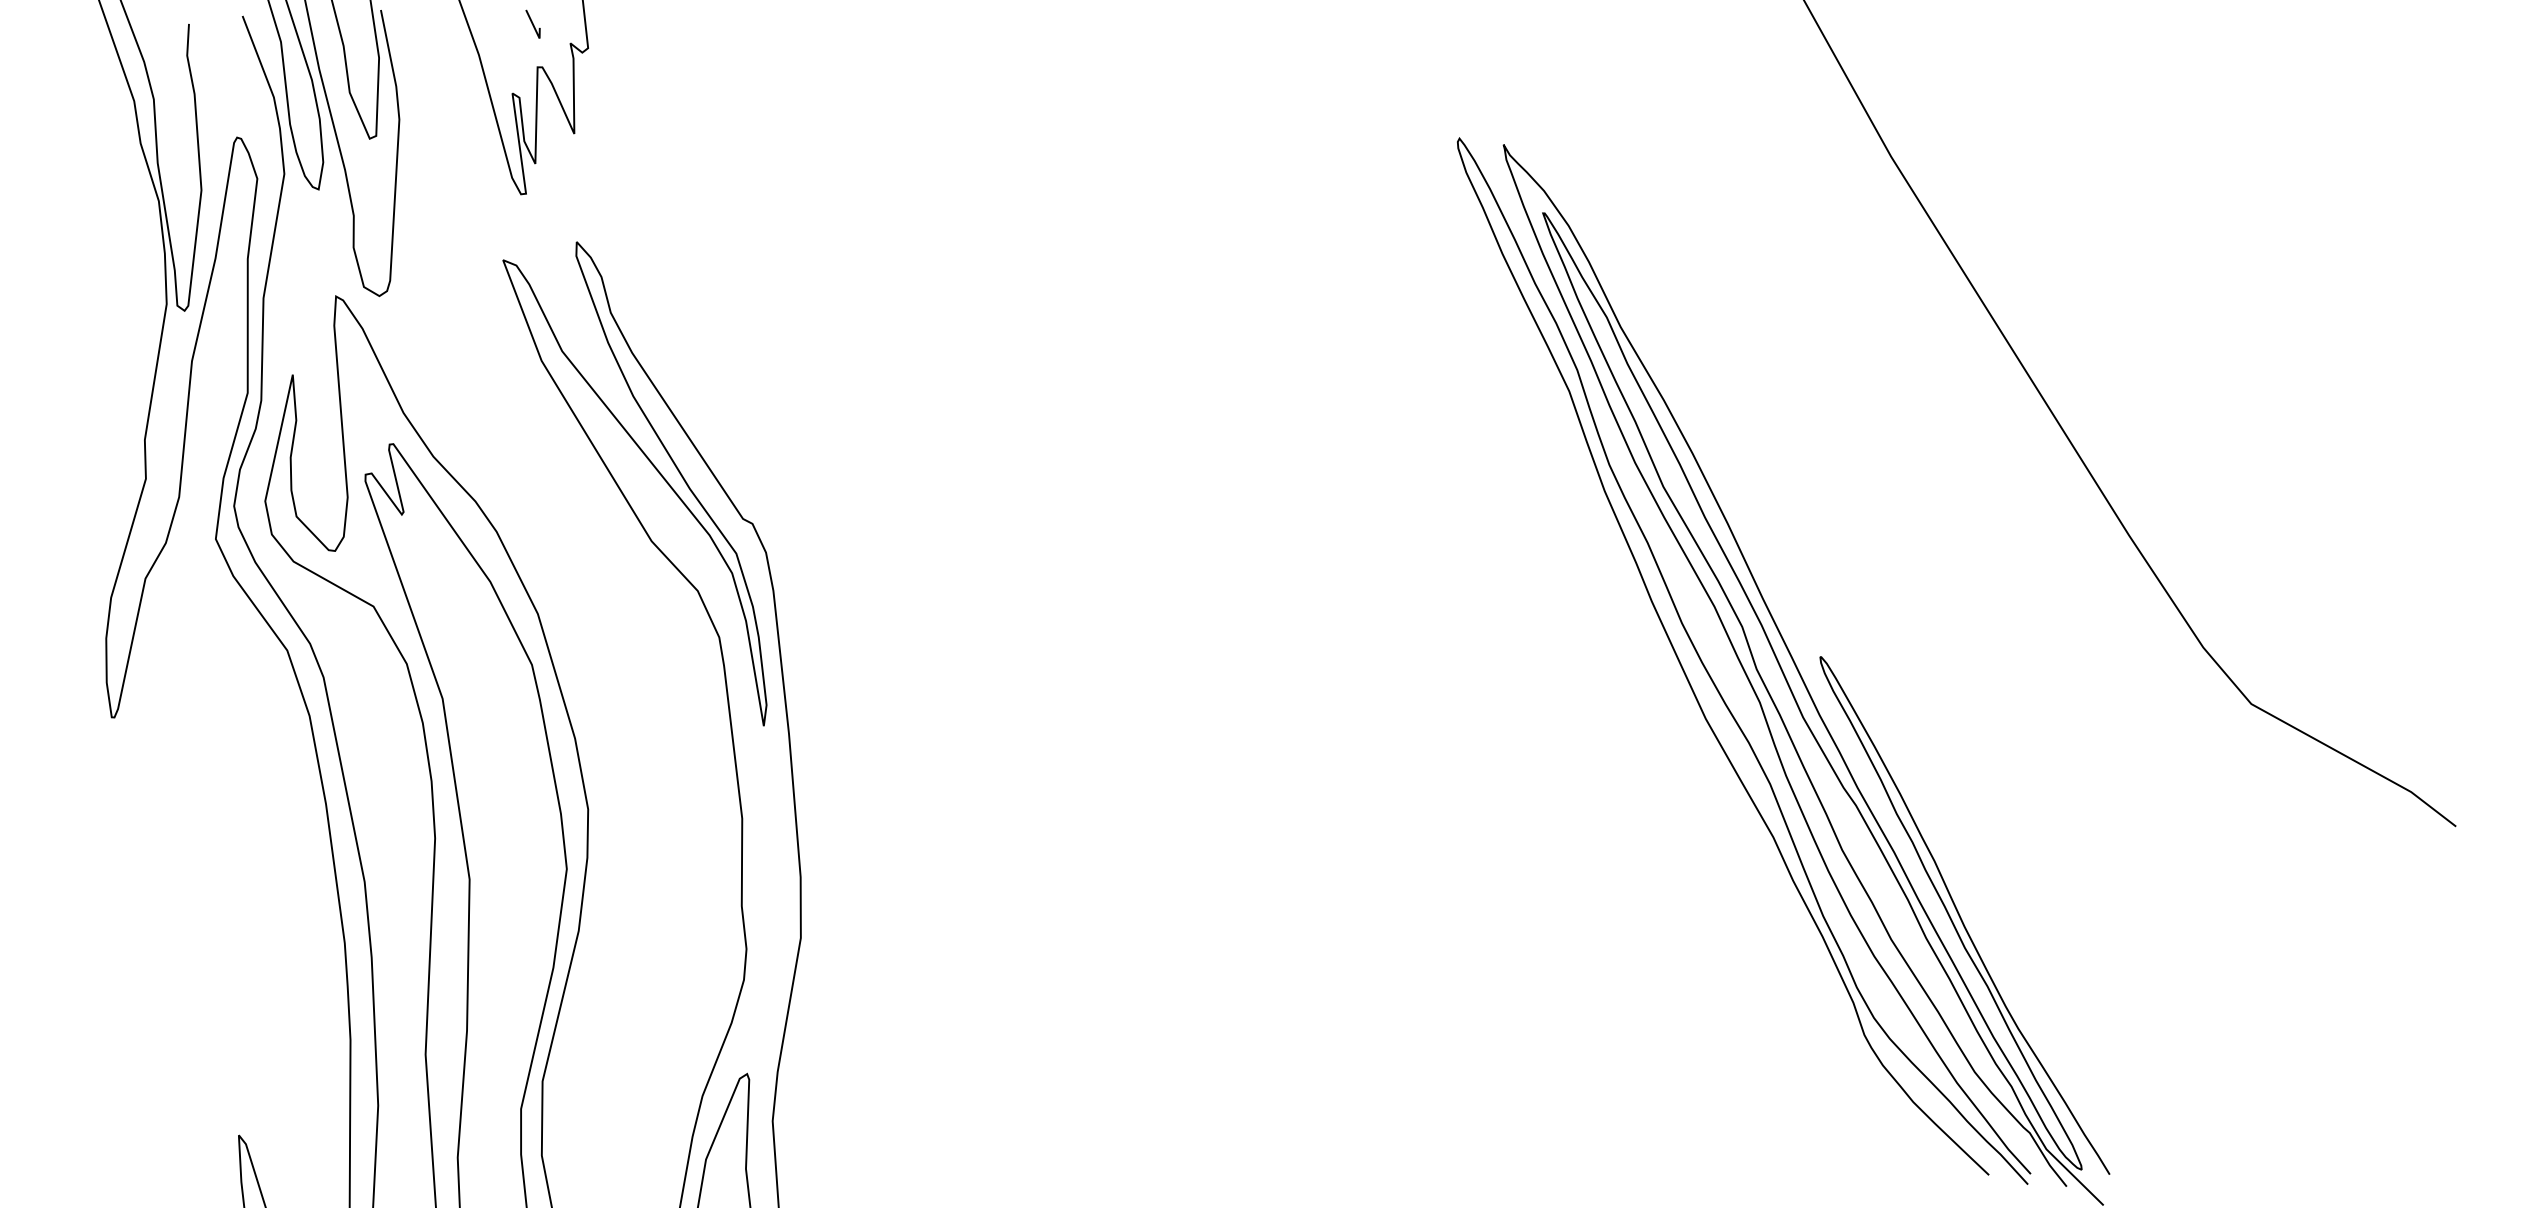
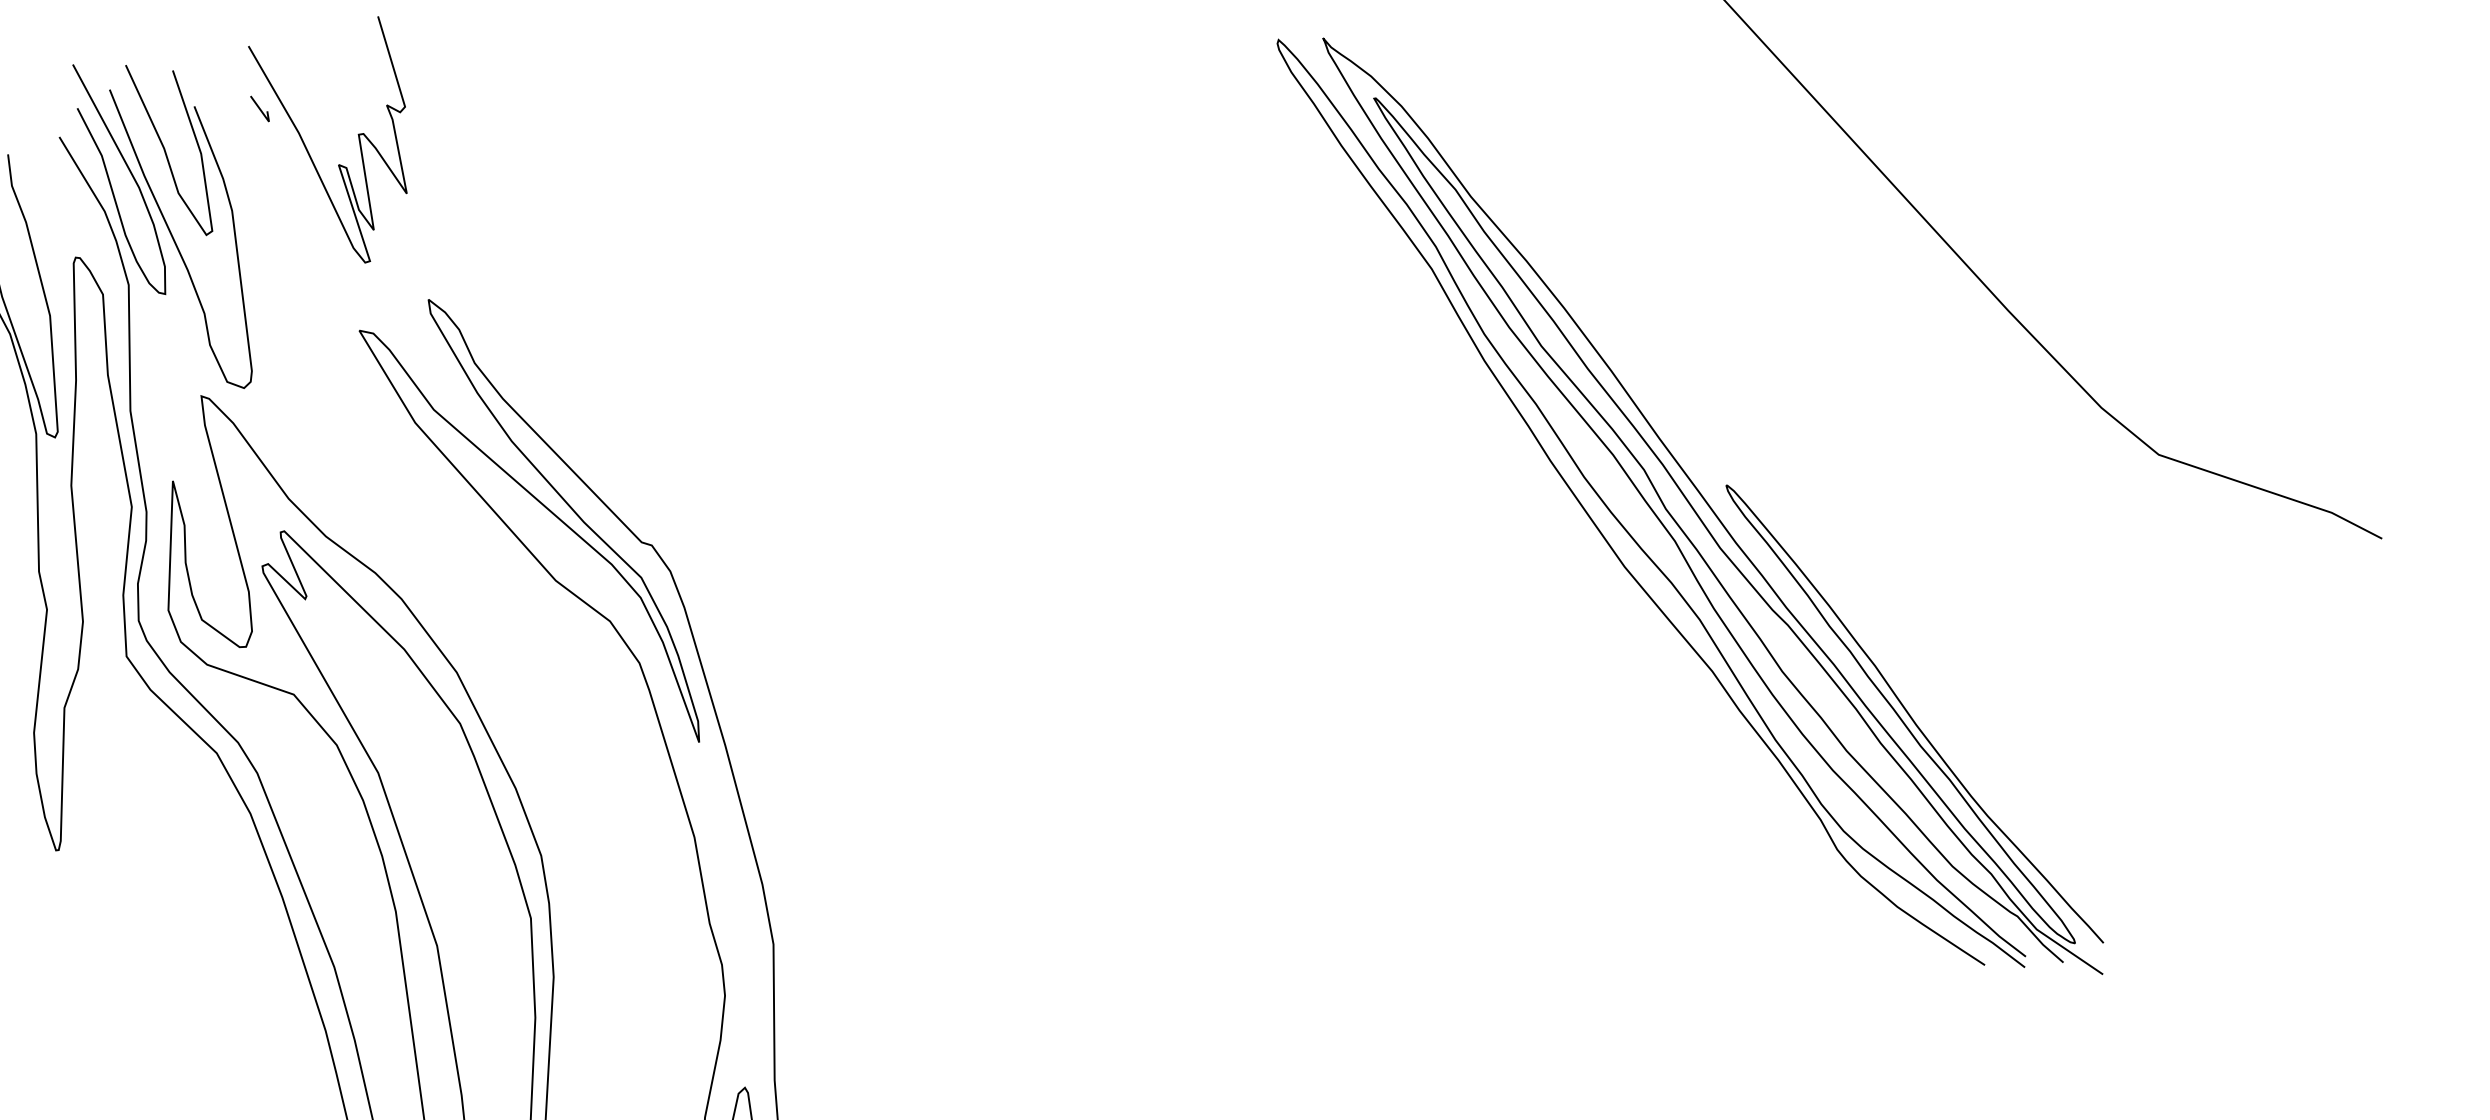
line: (532, 23) -> (259, 108), moved

